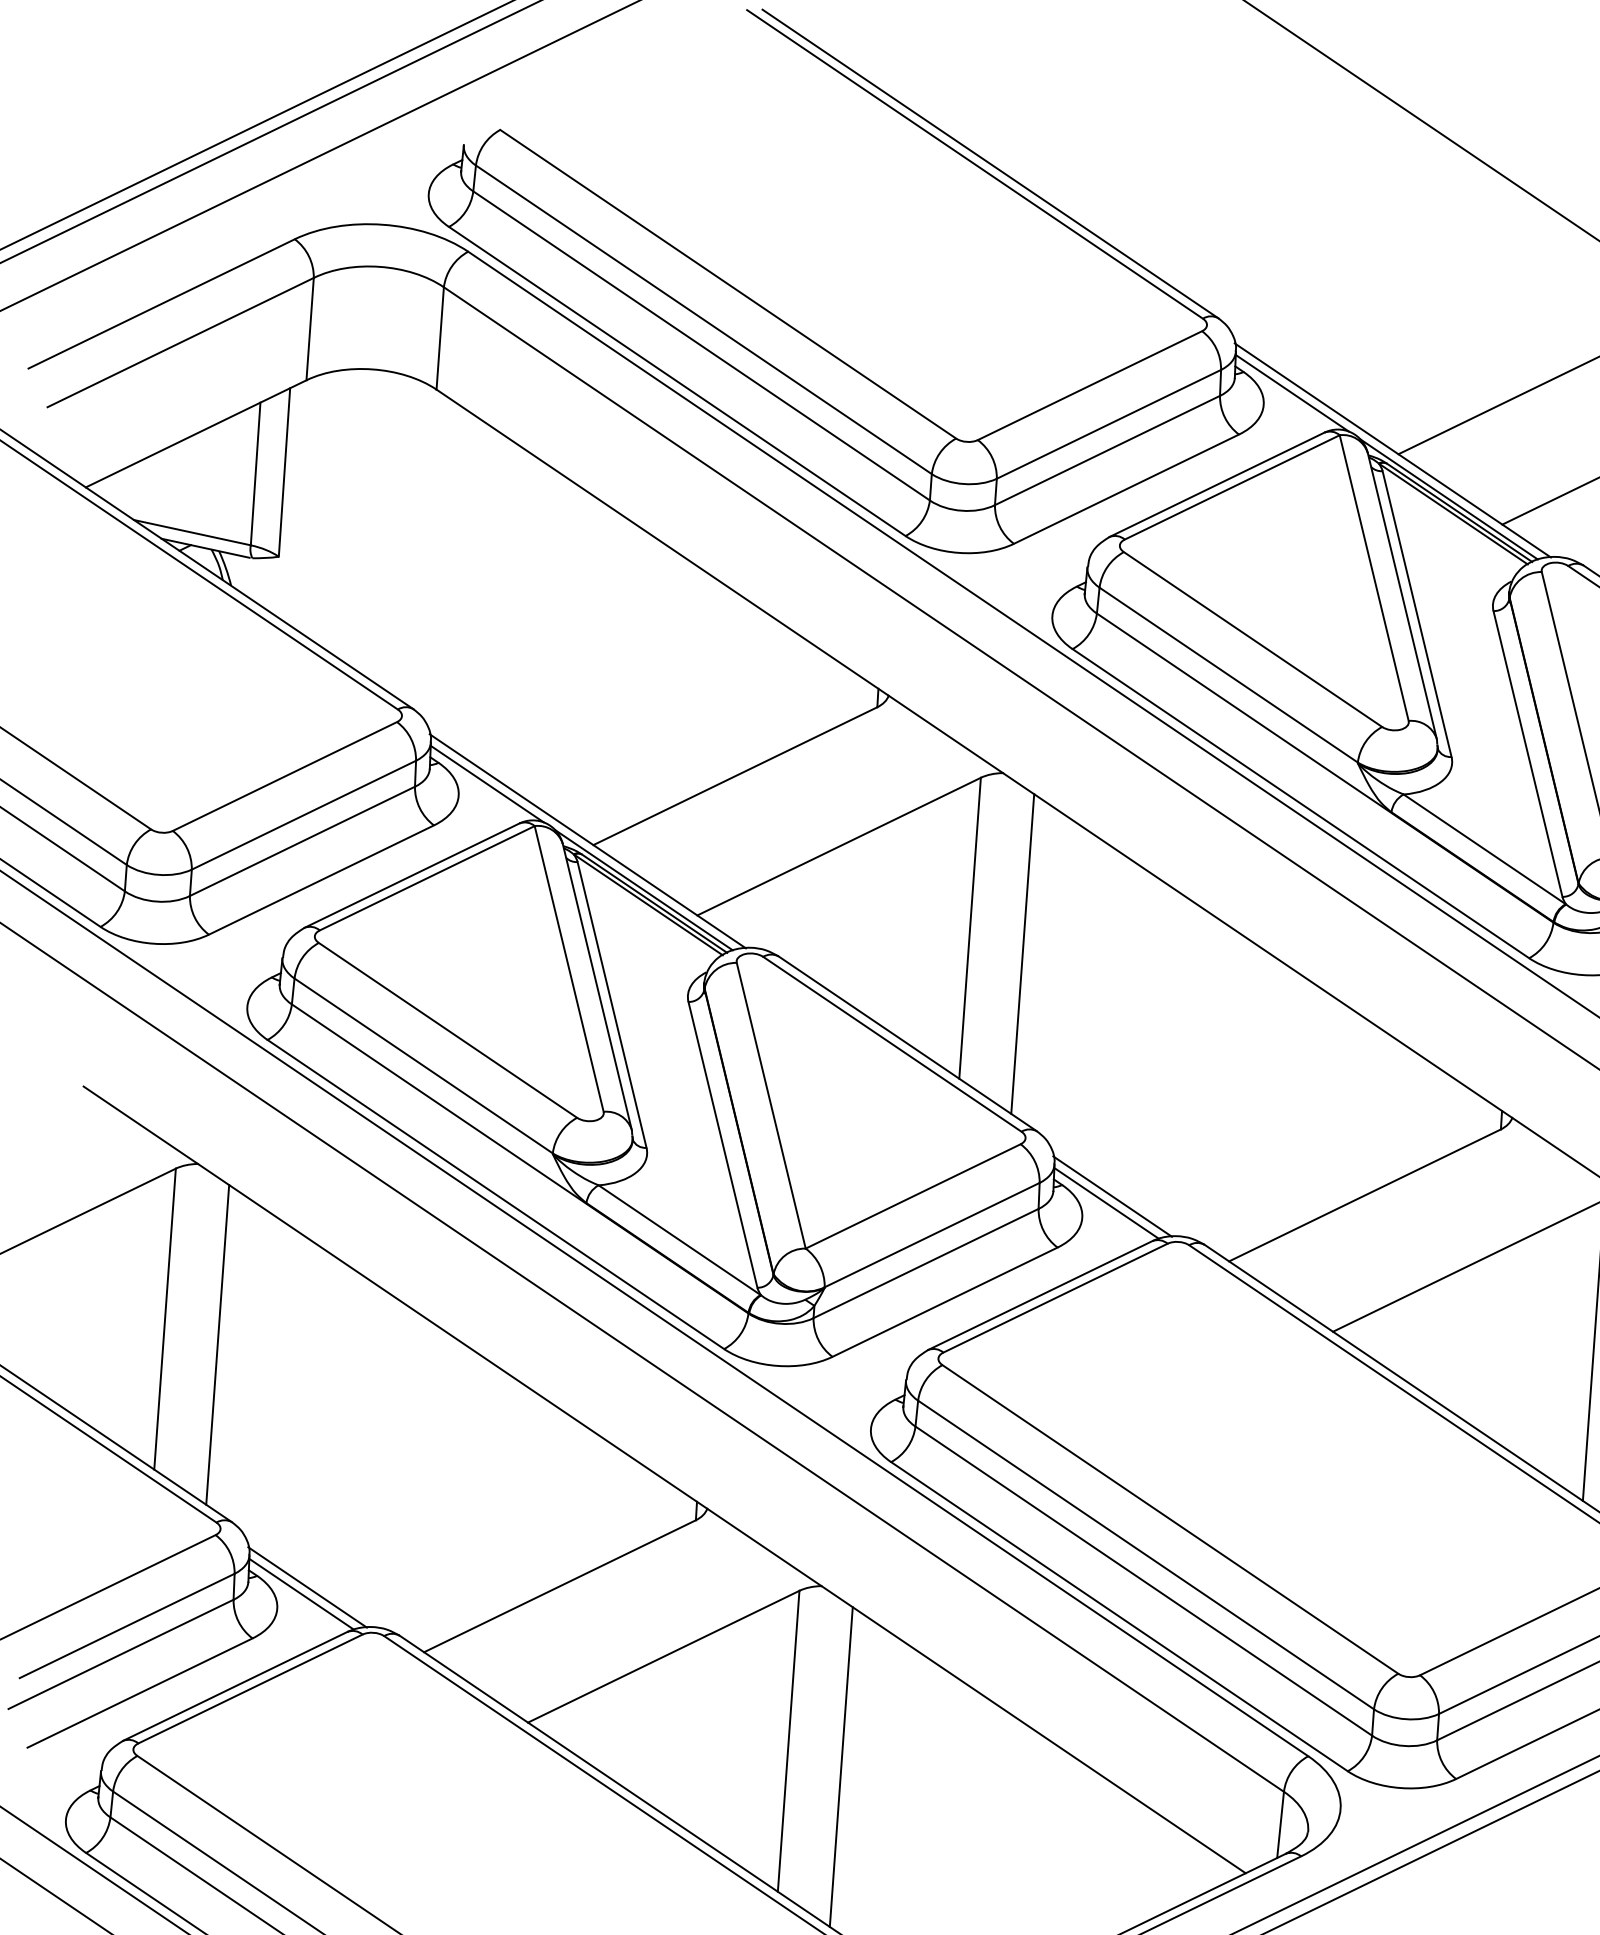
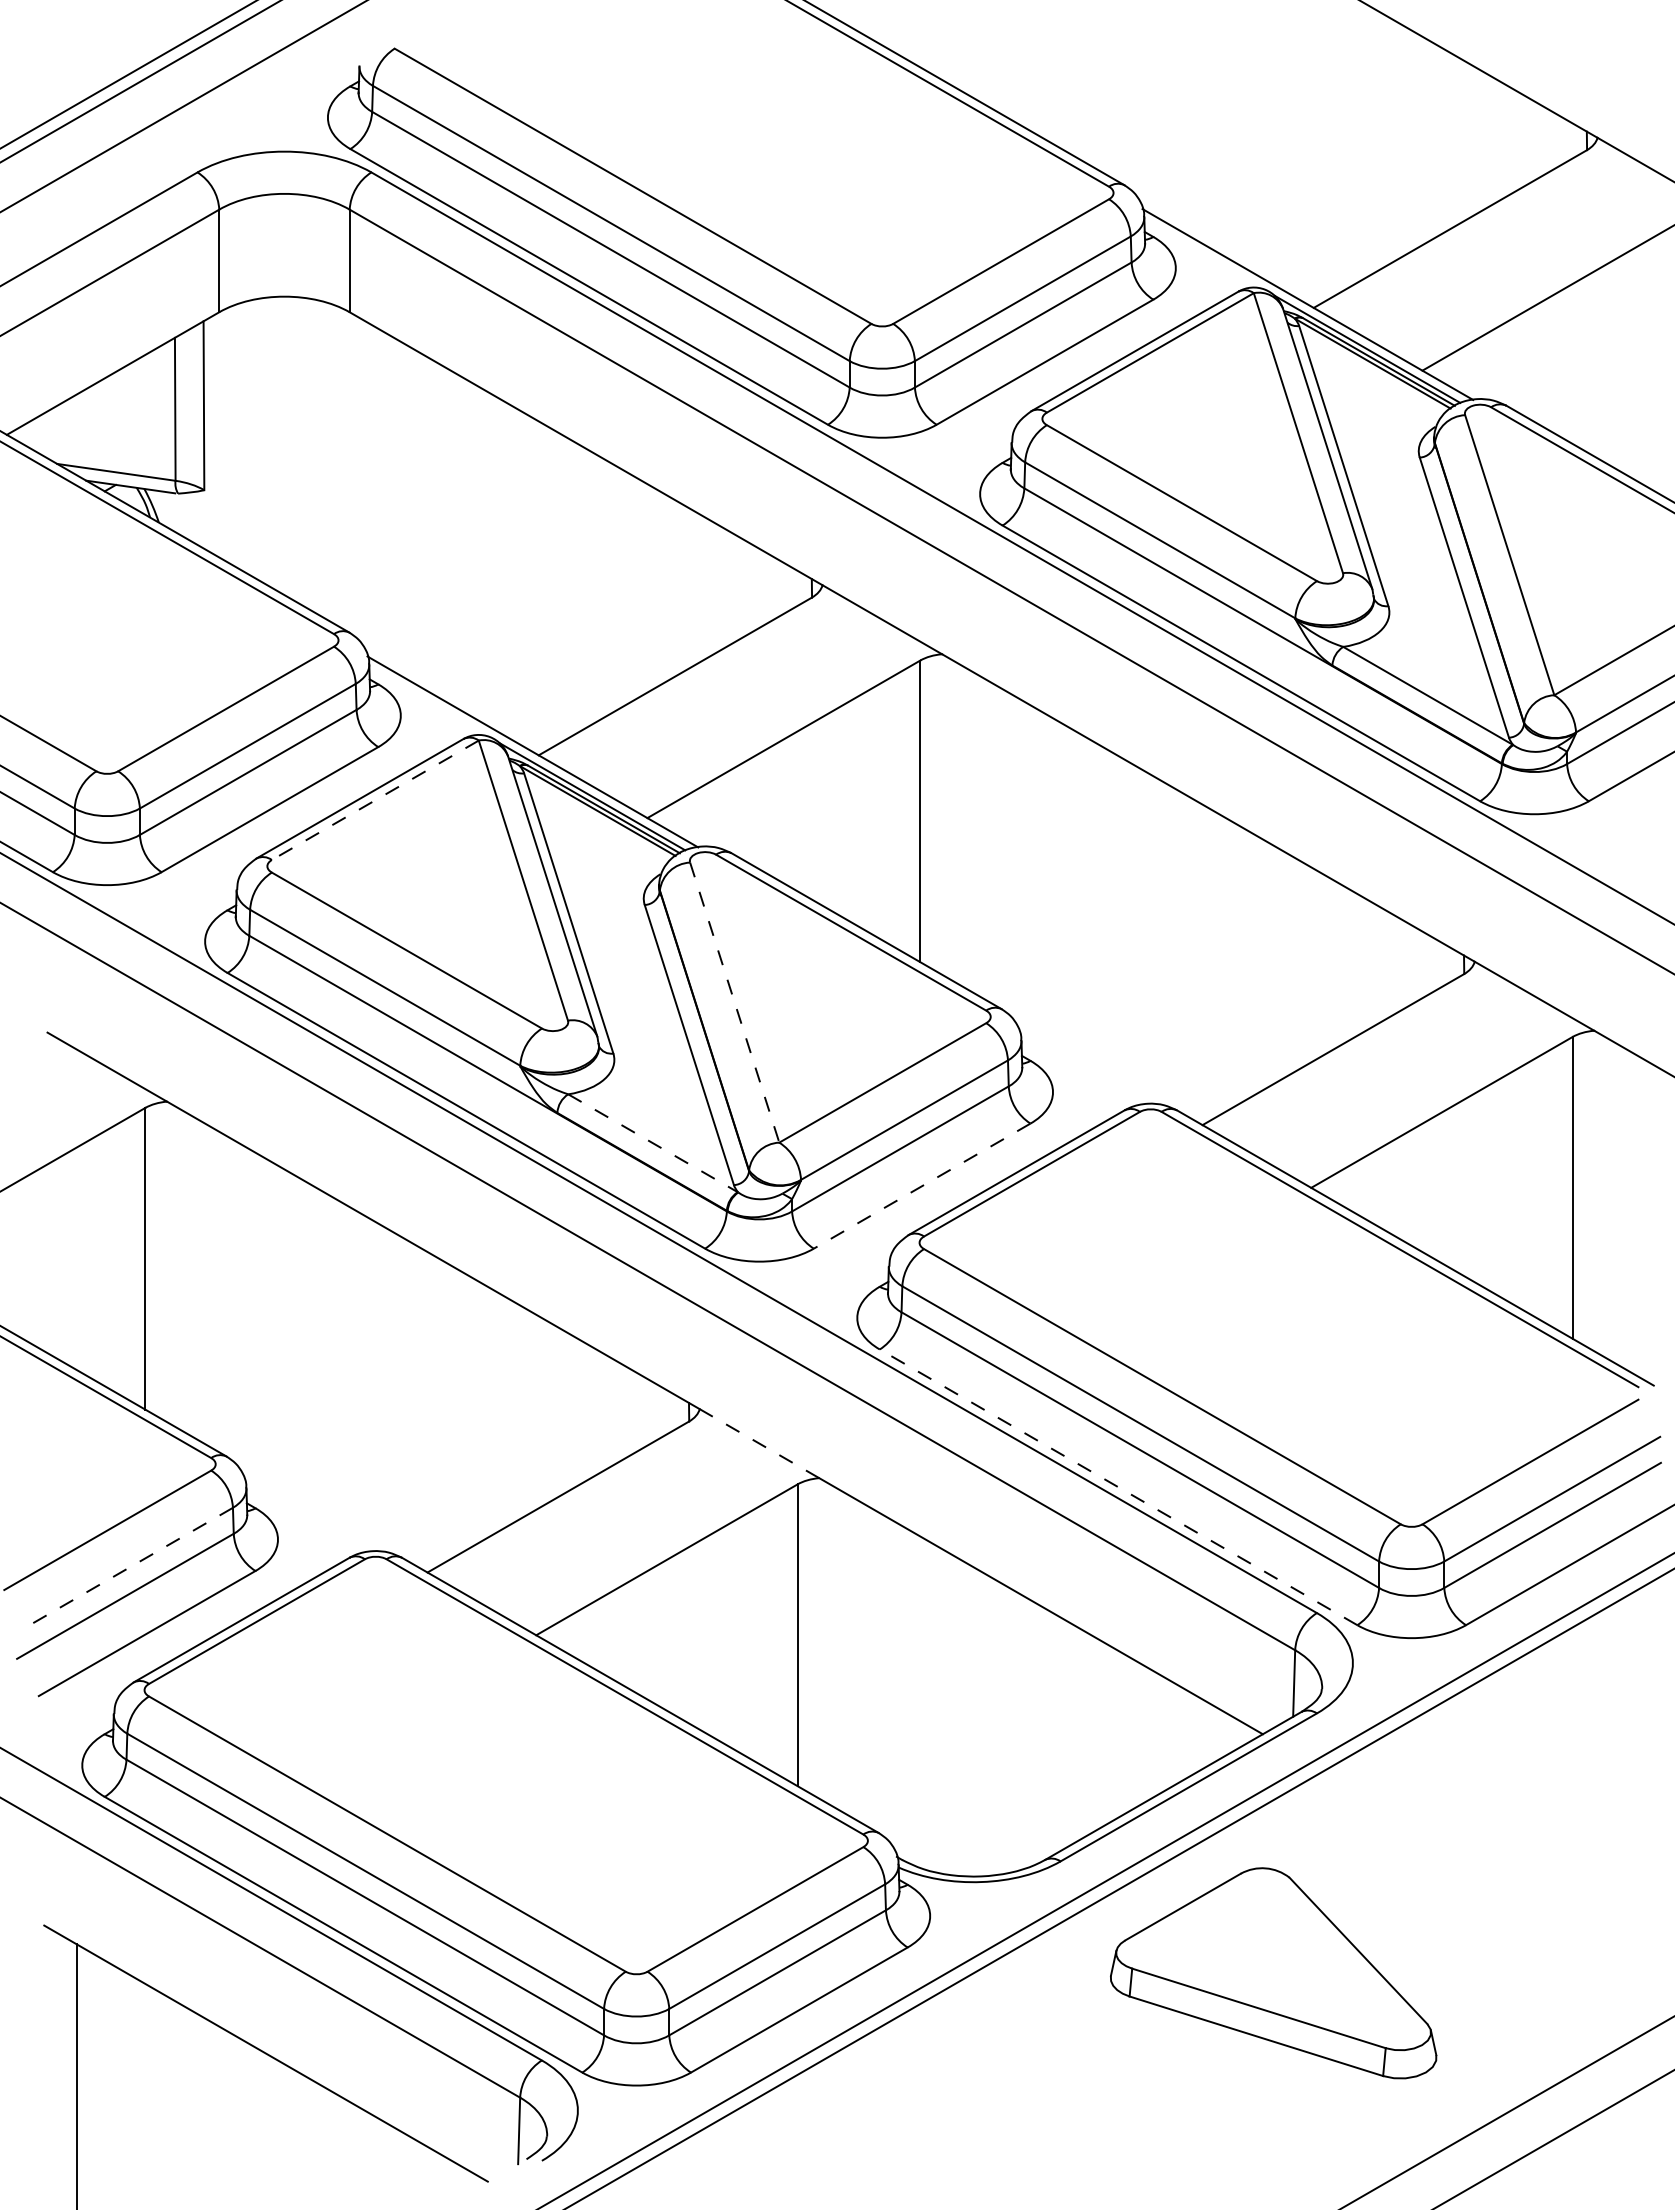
line: (1292, 393) -> (1203, 254), removed
line: (487, 783) -> (428, 701), removed
line: (426, 878) -> (374, 800), solid -> dashed
line: (1022, 954) -> (974, 833), removed
line: (771, 1105) -> (734, 1002), solid -> dashed
line: (1112, 1196) -> (1081, 1068), removed
line: (1105, 1202) -> (1075, 1075), removed
line: (680, 1240) -> (653, 1143), solid -> dashed
line: (944, 1302) -> (921, 1186), solid -> dashed
line: (217, 1344) -> (199, 1280), removed
line: (764, 1547) -> (759, 1443), solid -> dashed
line: (307, 1587) -> (306, 1516), removed
line: (300, 1593) -> (300, 1522), removed
line: (1119, 1616) -> (1118, 1487), solid -> dashed
line: (127, 1625) -> (129, 1567), solid -> dashed
line: (840, 1766) -> (851, 1656), removed

